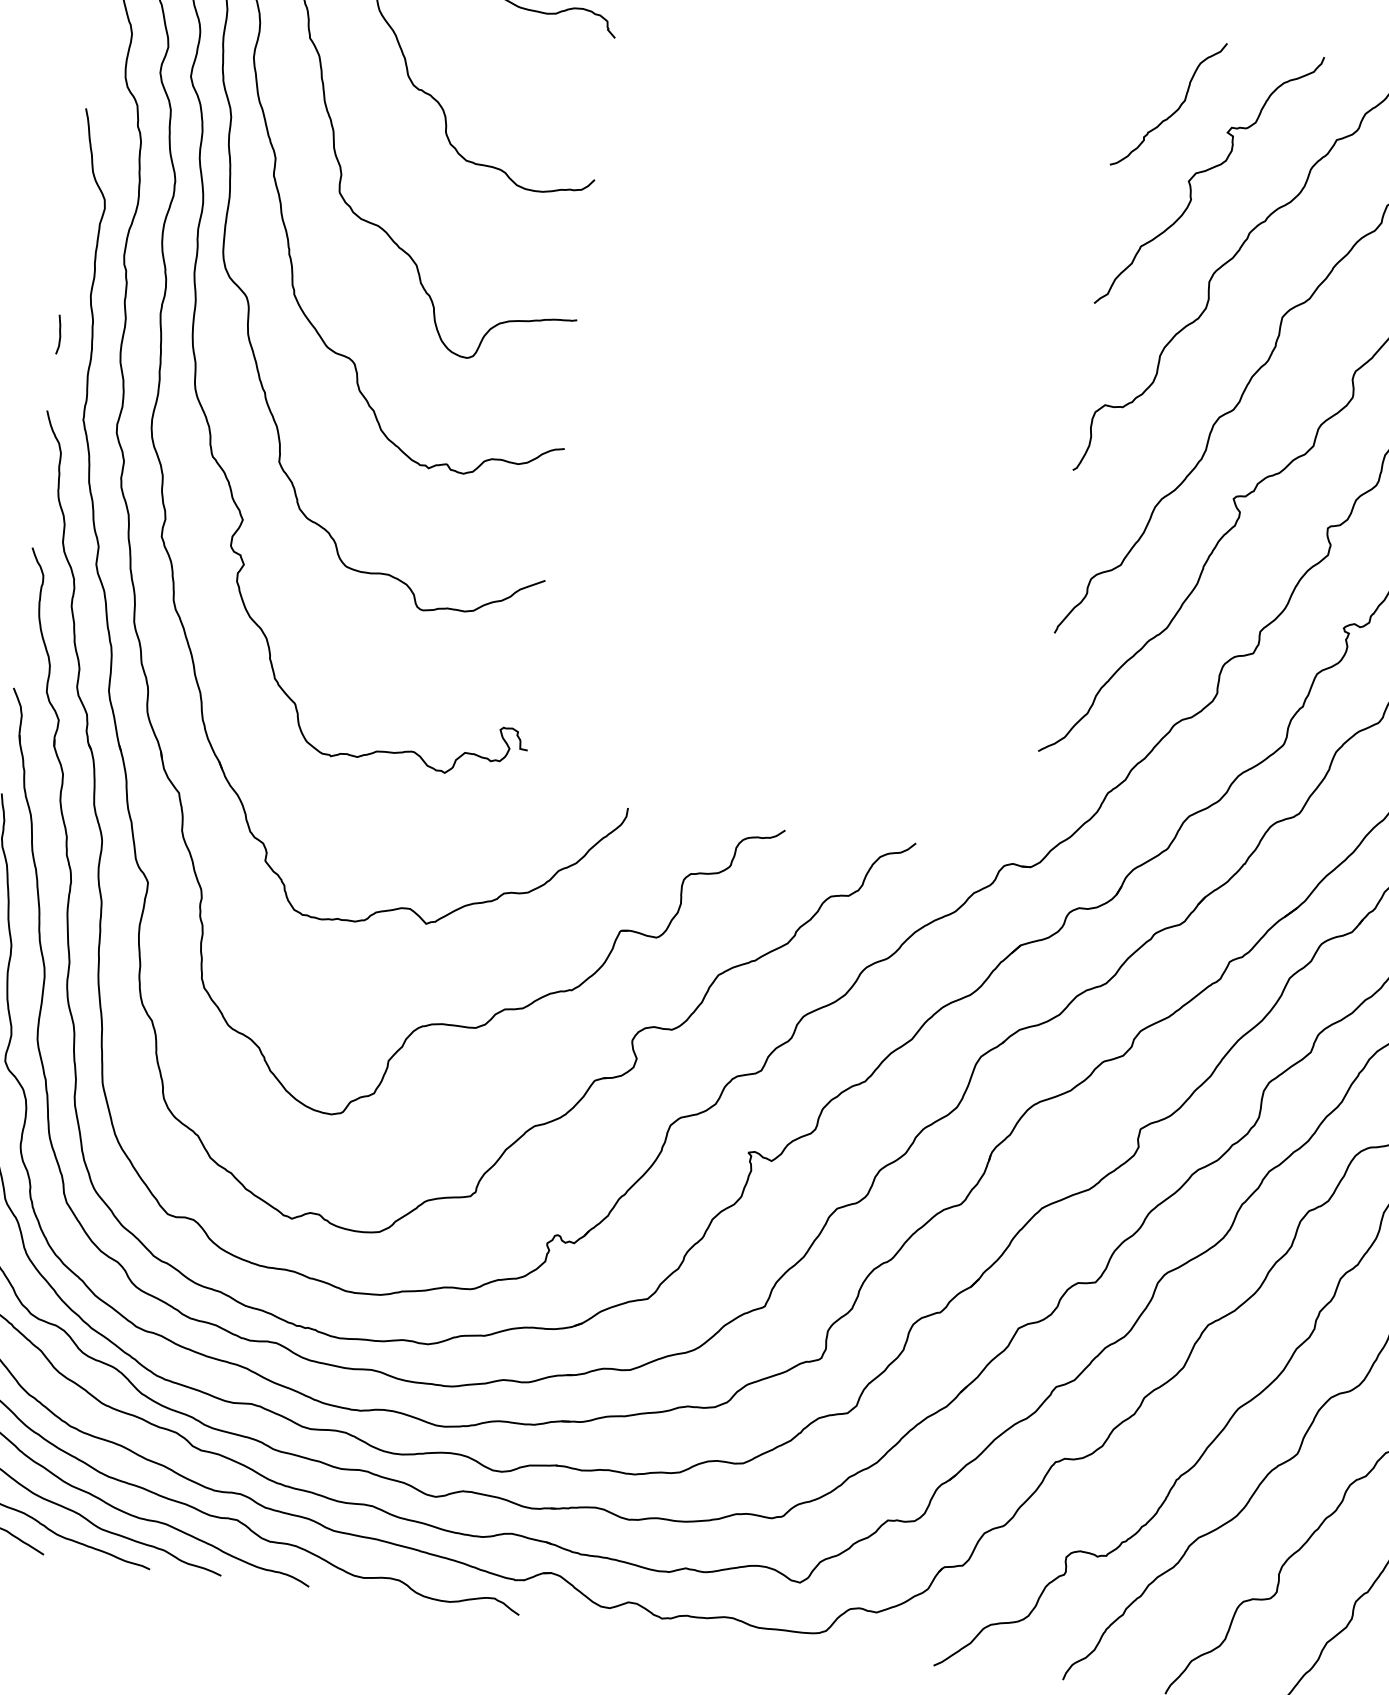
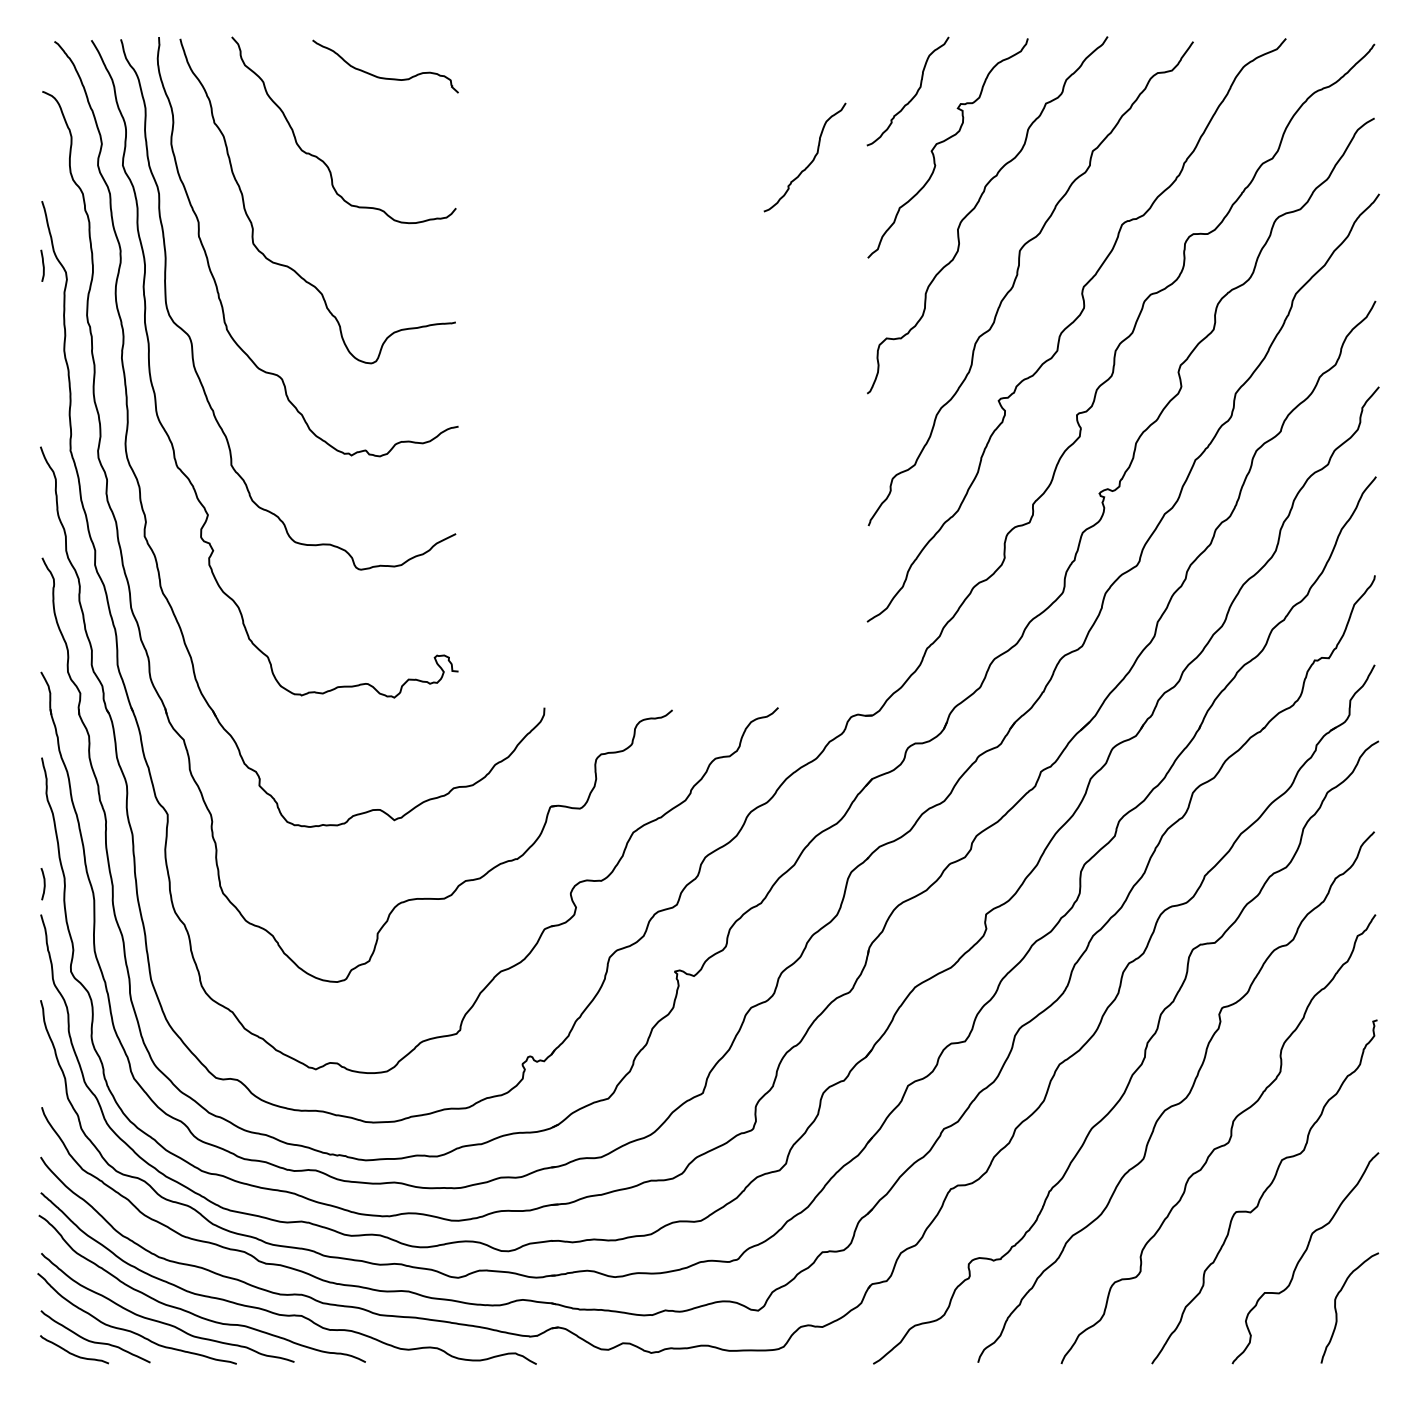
curve: (1039, 174) -> (811, 160), added
curve: (58, 334) -> (42, 265), moved

